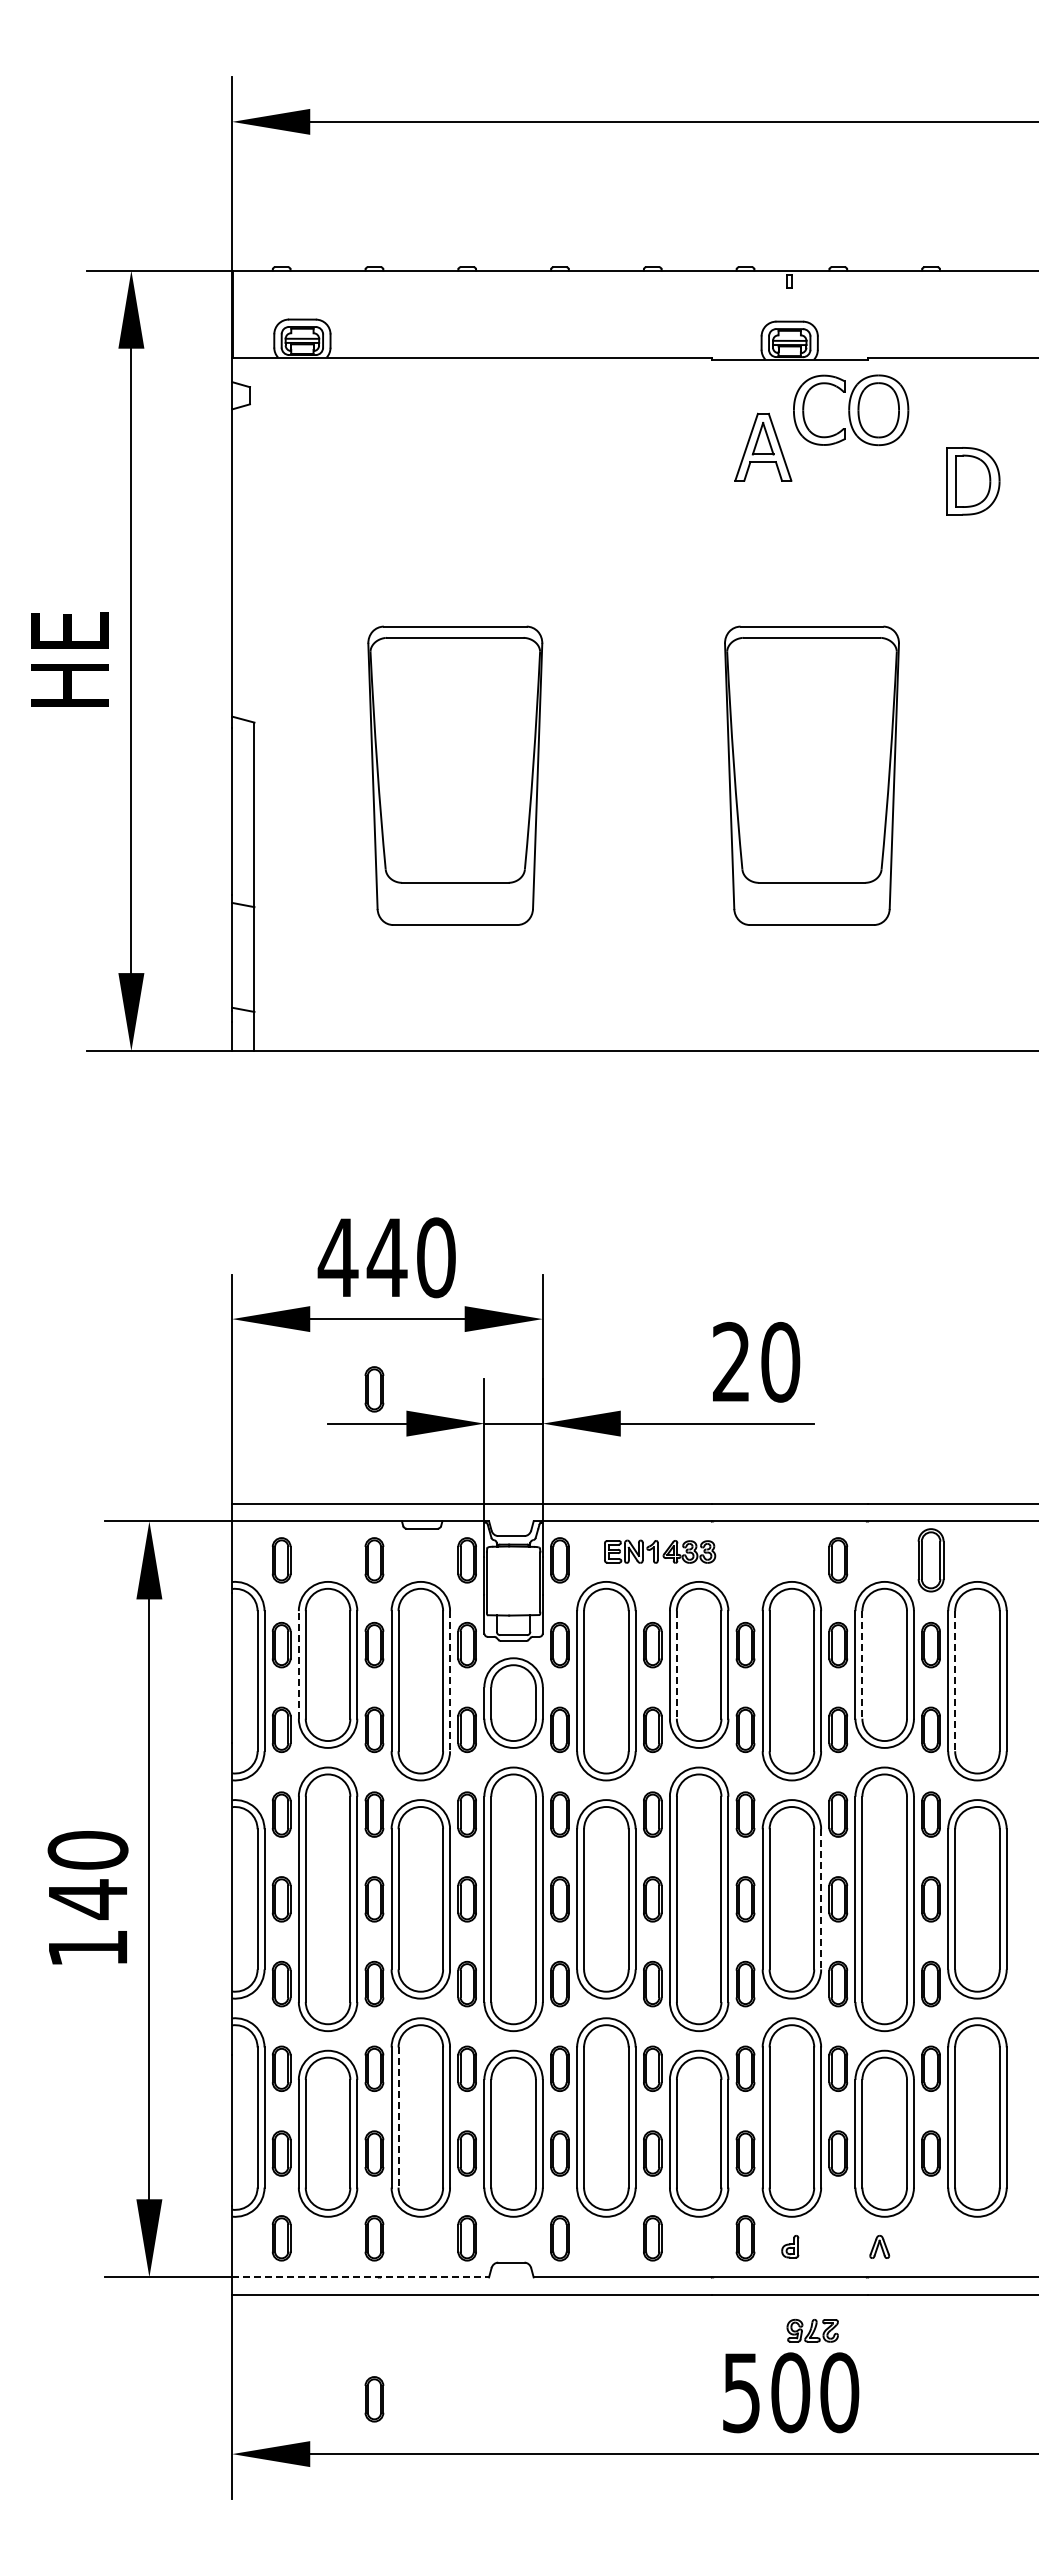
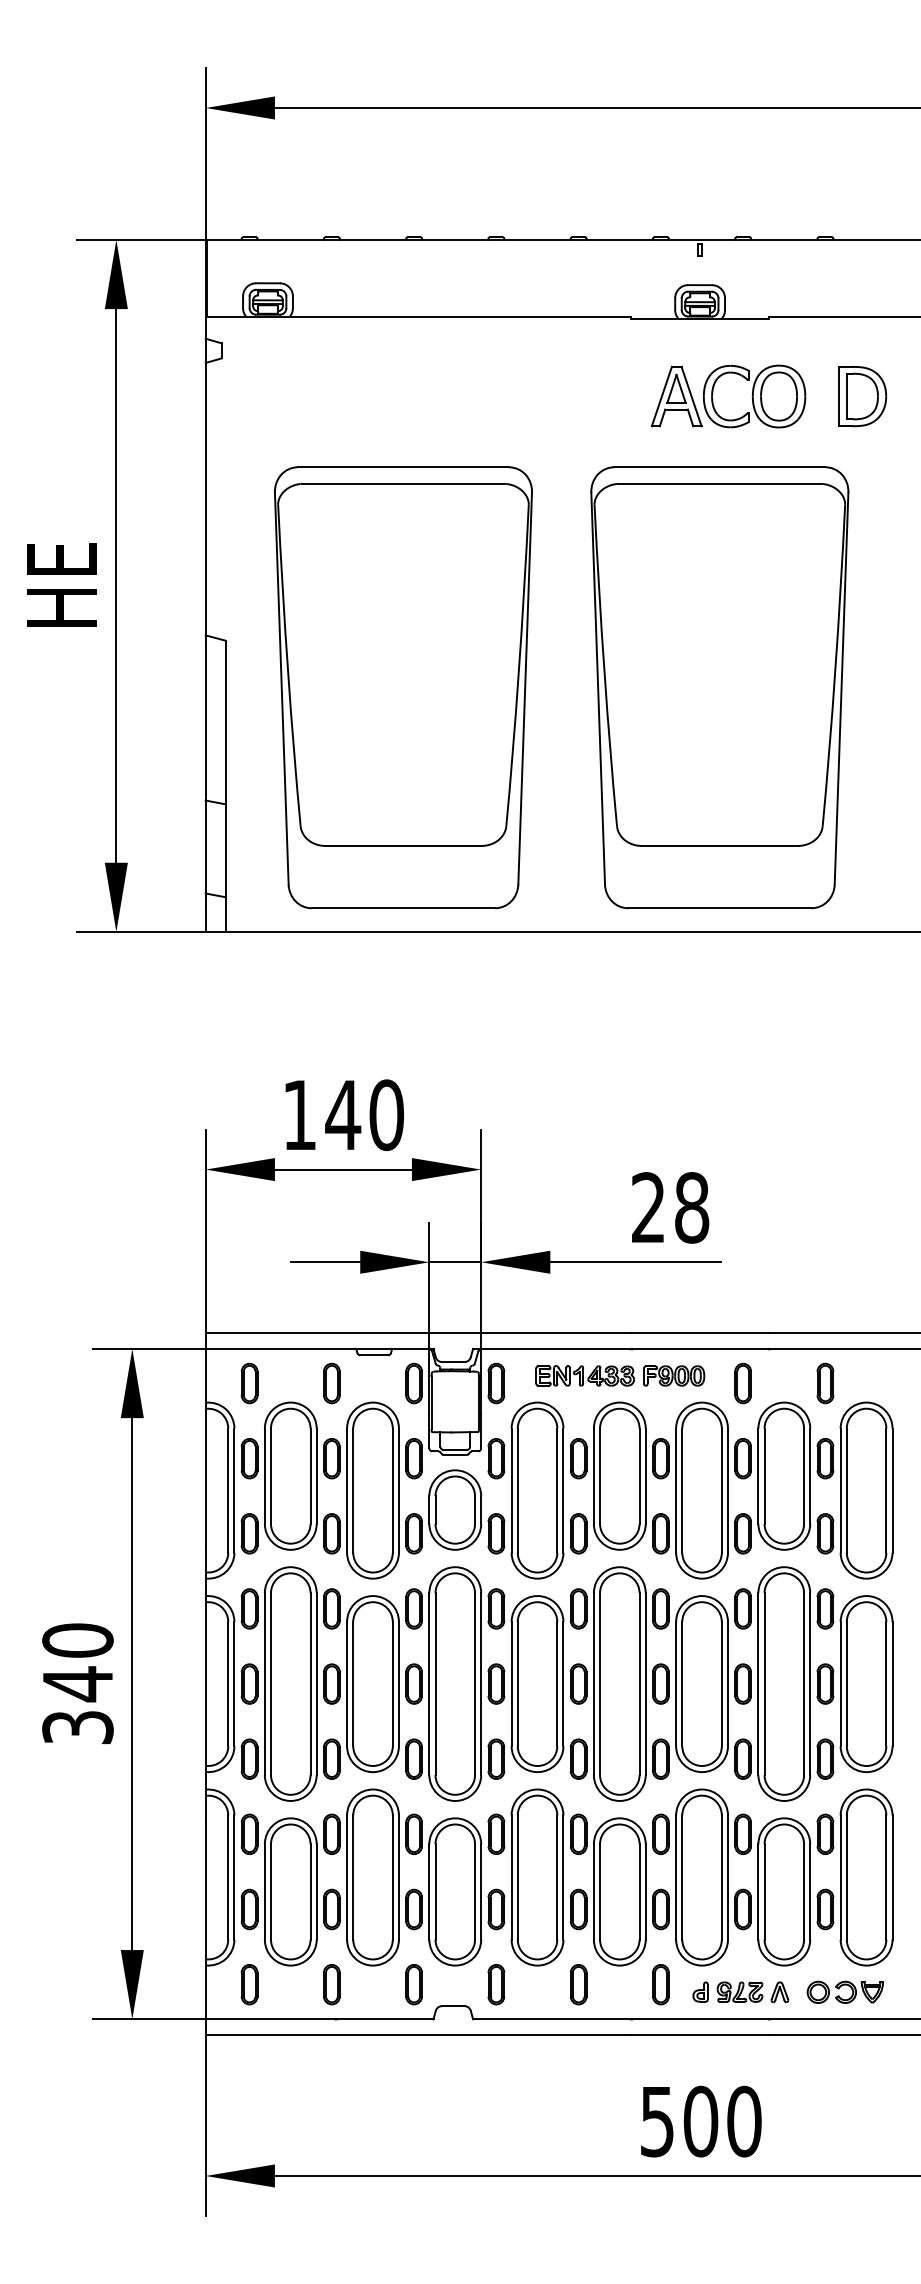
part: (851, 410) -> (754, 396), moved
part: (973, 481) -> (863, 396), moved
part: (455, 775) -> (403, 687), size x1.67
part: (811, 775) -> (719, 687), size x1.67
text: (337, 1257) -> (299, 1114), 440 -> 140
text: (780, 1362) -> (691, 1208), 20 -> 28
part: (374, 1389) -> (331, 1232), removed
part: (760, 1551) -> (674, 1375), added
part: (930, 1560) -> (824, 1383), size x0.71
line: (298, 1664) -> (264, 1475), dashed -> solid
line: (676, 1664) -> (599, 1475), dashed -> solid
line: (862, 1664) -> (764, 1475), dashed -> solid
line: (450, 1681) -> (399, 1490), dashed -> solid
line: (955, 1681) -> (847, 1490), dashed -> solid
line: (821, 1899) -> (728, 1684), dashed -> solid
text: (87, 1948) -> (77, 1727), 140 -> 340
line: (398, 2118) -> (353, 1878), dashed -> solid
part: (953, 2239) -> (845, 1985), added
line: (361, 2277) -> (320, 2019), dashed -> solid
part: (812, 2330) -> (739, 1991), moved
part: (374, 2399) -> (331, 2127), removed

